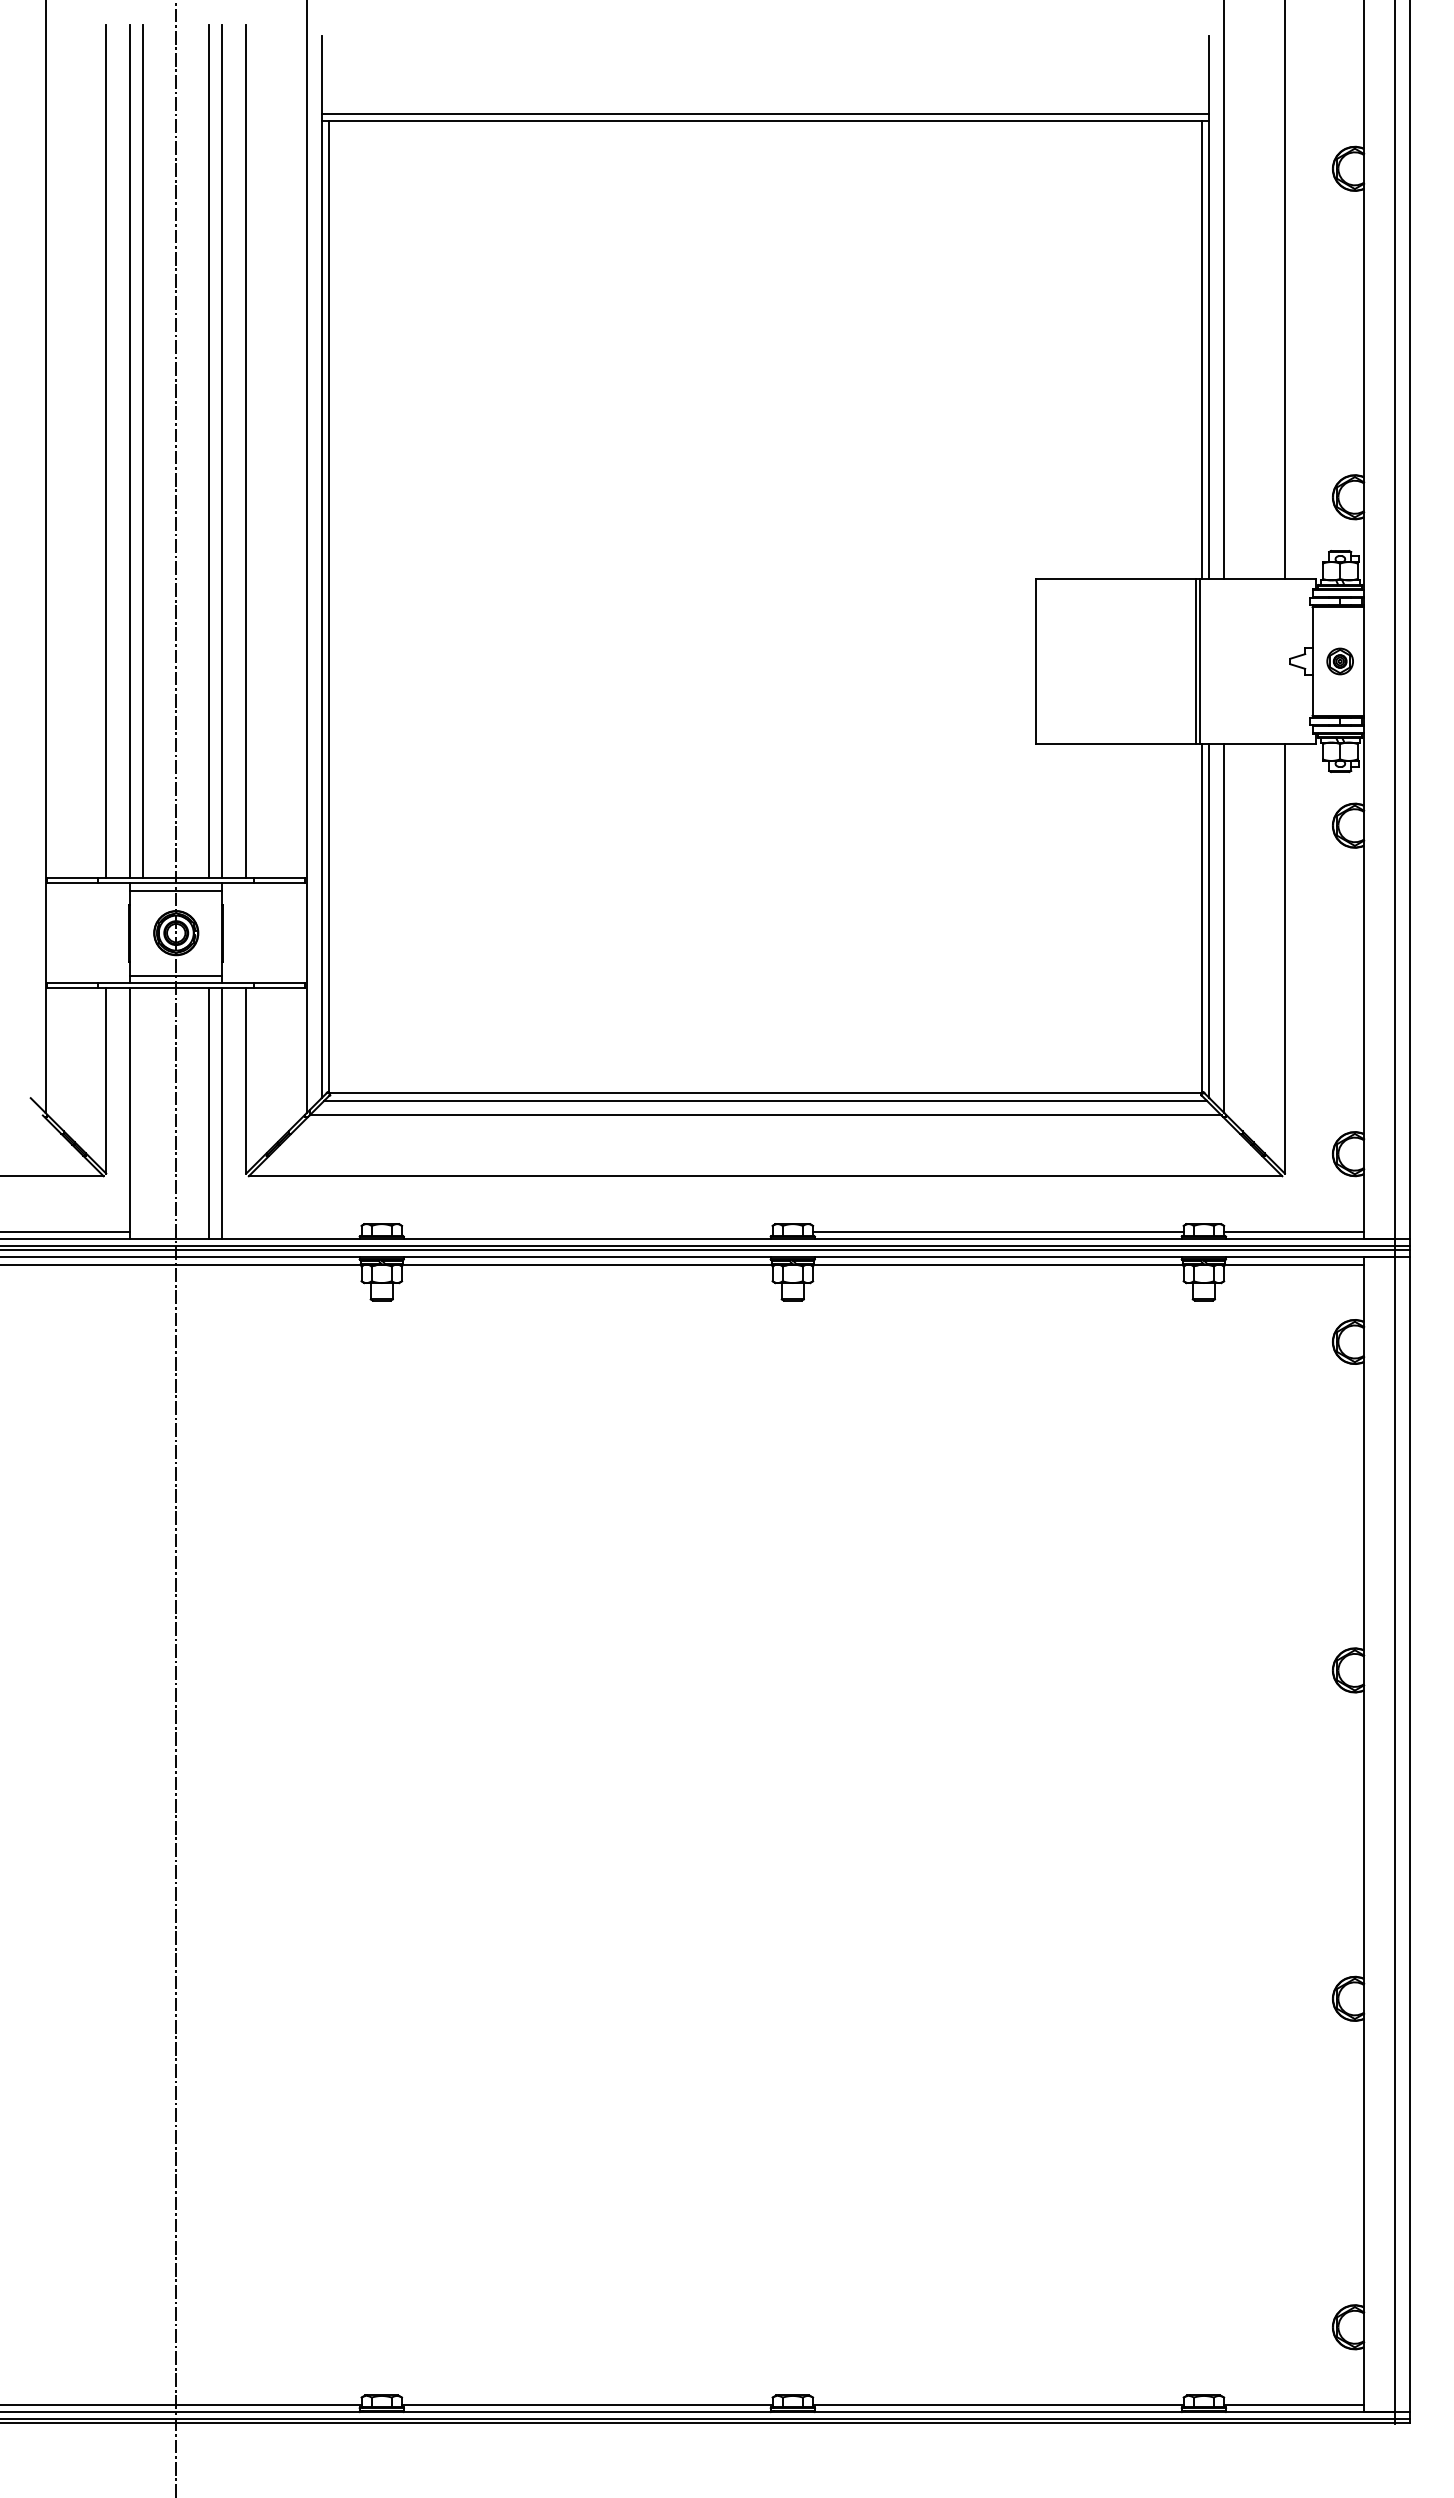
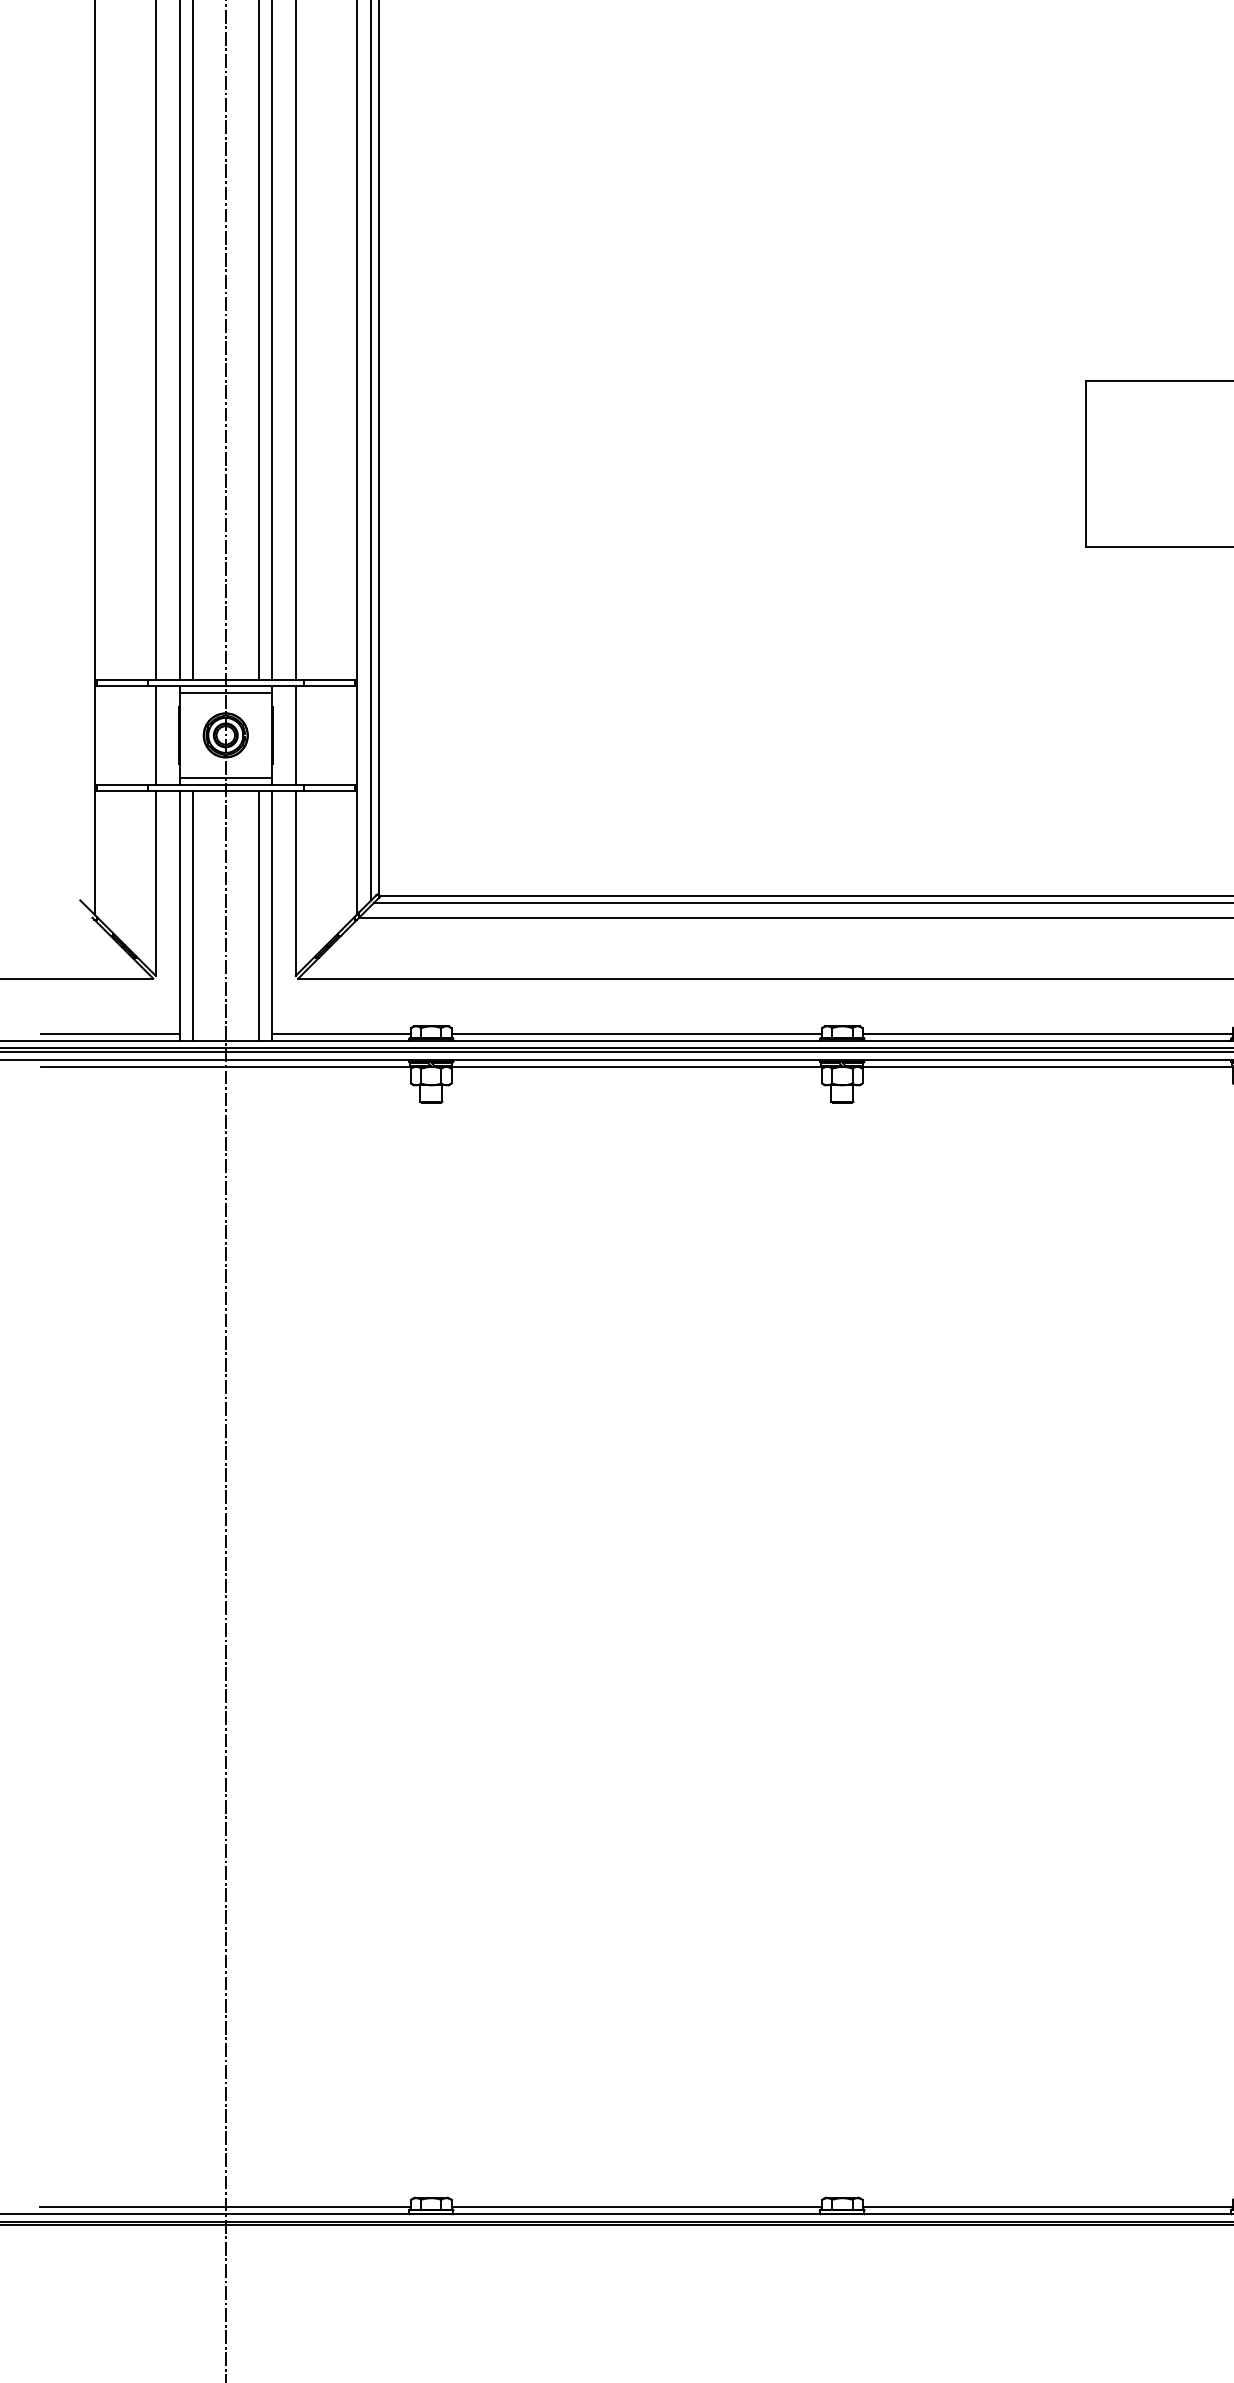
line: (106, 932) -> (156, 734), added
line: (246, 932) -> (296, 734), added
line: (143, 1113) -> (193, 915), added
line: (291, 1231) -> (341, 1033), added
line: (587, 1231) -> (637, 1033), added

